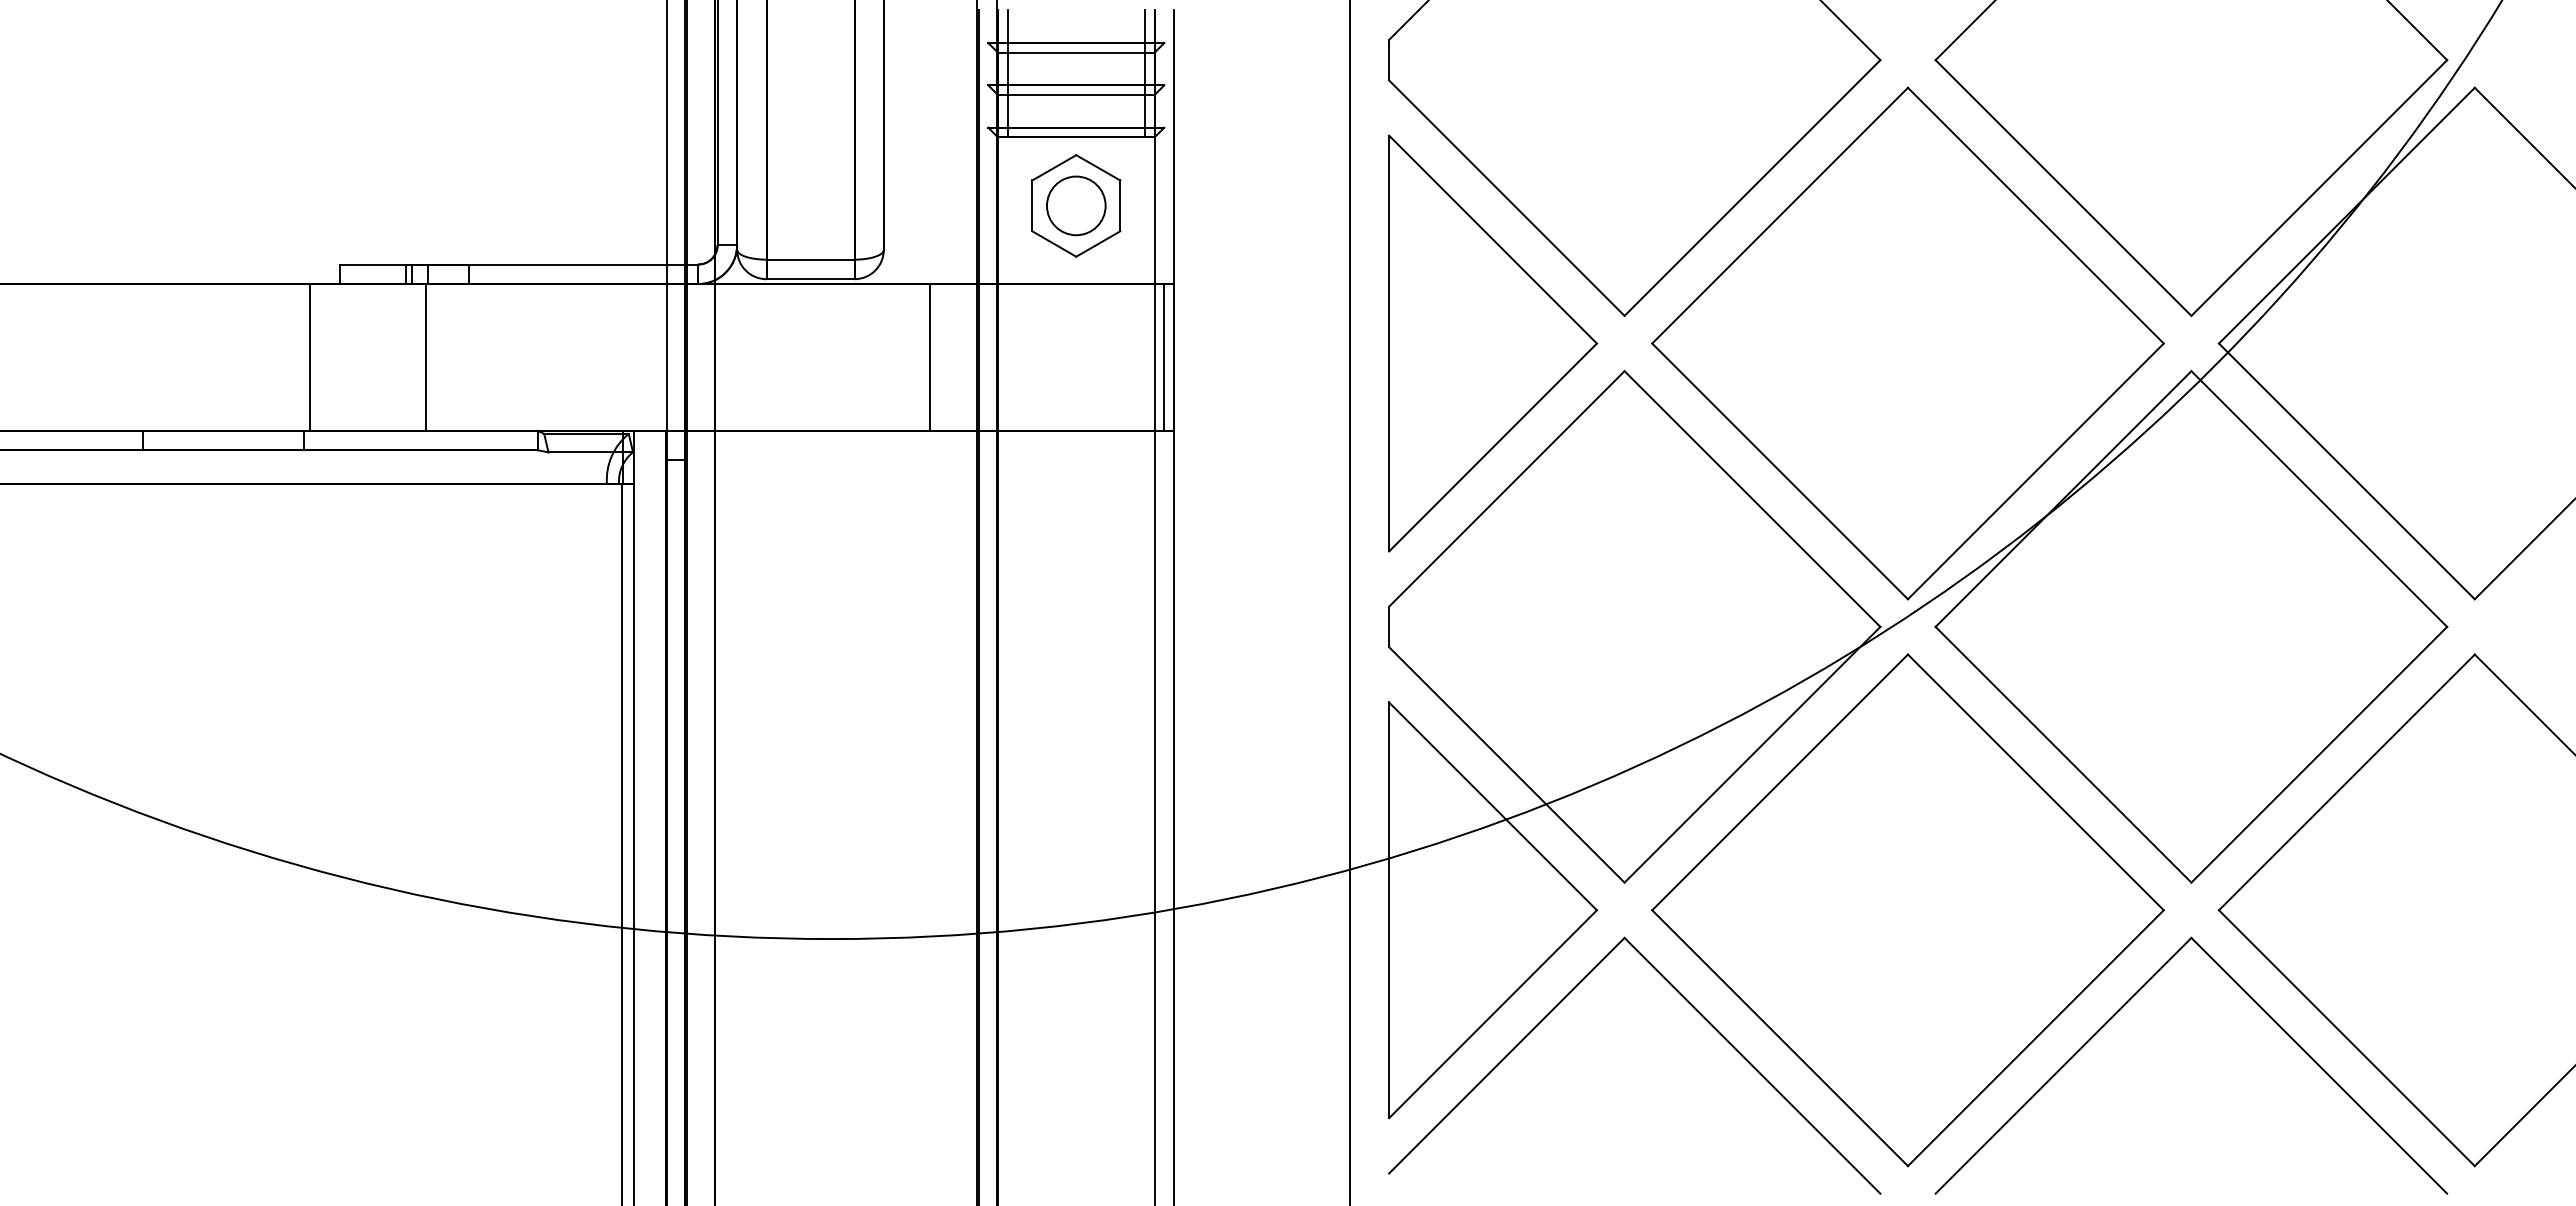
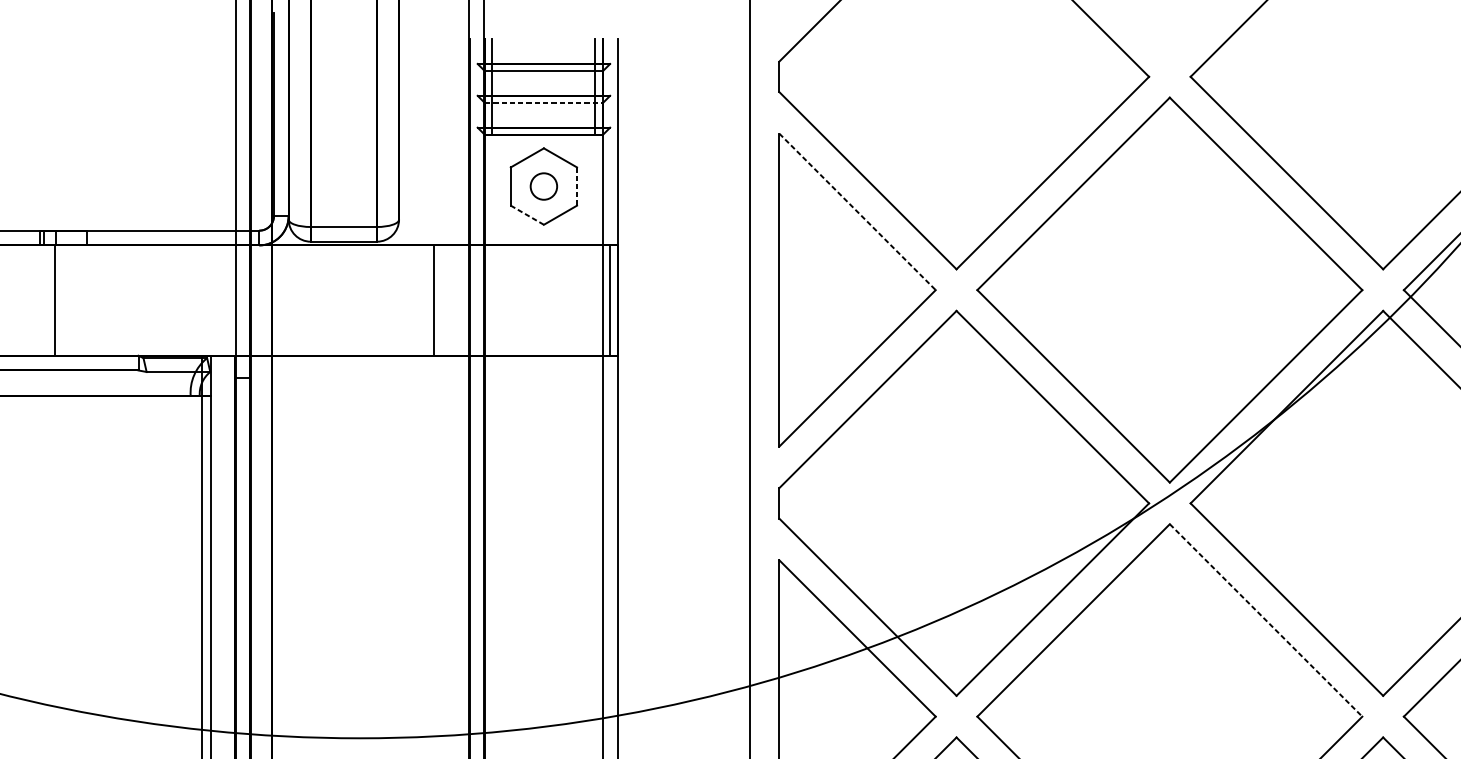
line: (1076, 95) -> (544, 103), solid -> dashed
circle: (1075, 205) -> (543, 186), size x0.6
line: (1120, 205) -> (577, 186), solid -> dashed
line: (1493, 239) -> (857, 211), solid -> dashed
line: (1053, 243) -> (526, 214), solid -> dashed
line: (2035, 782) -> (1265, 620), solid -> dashed

